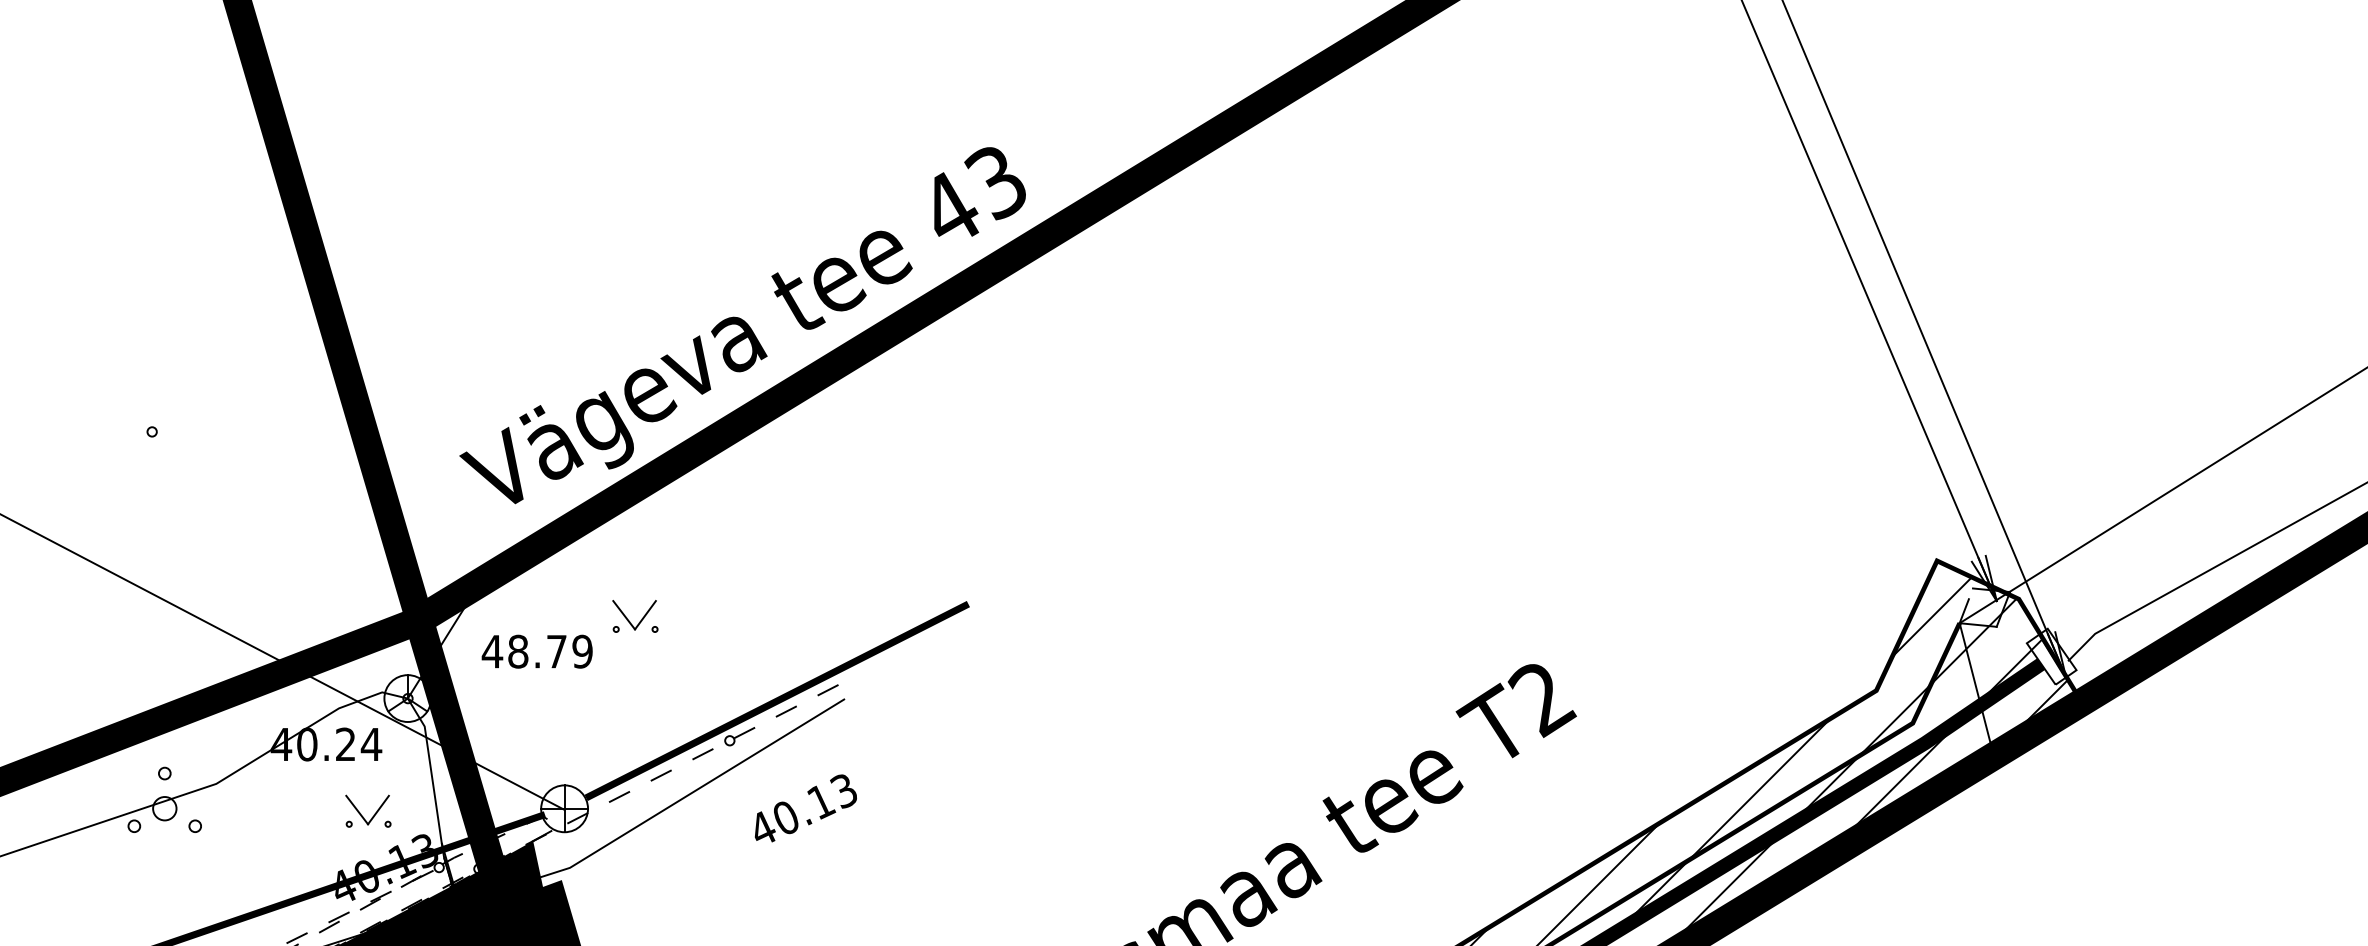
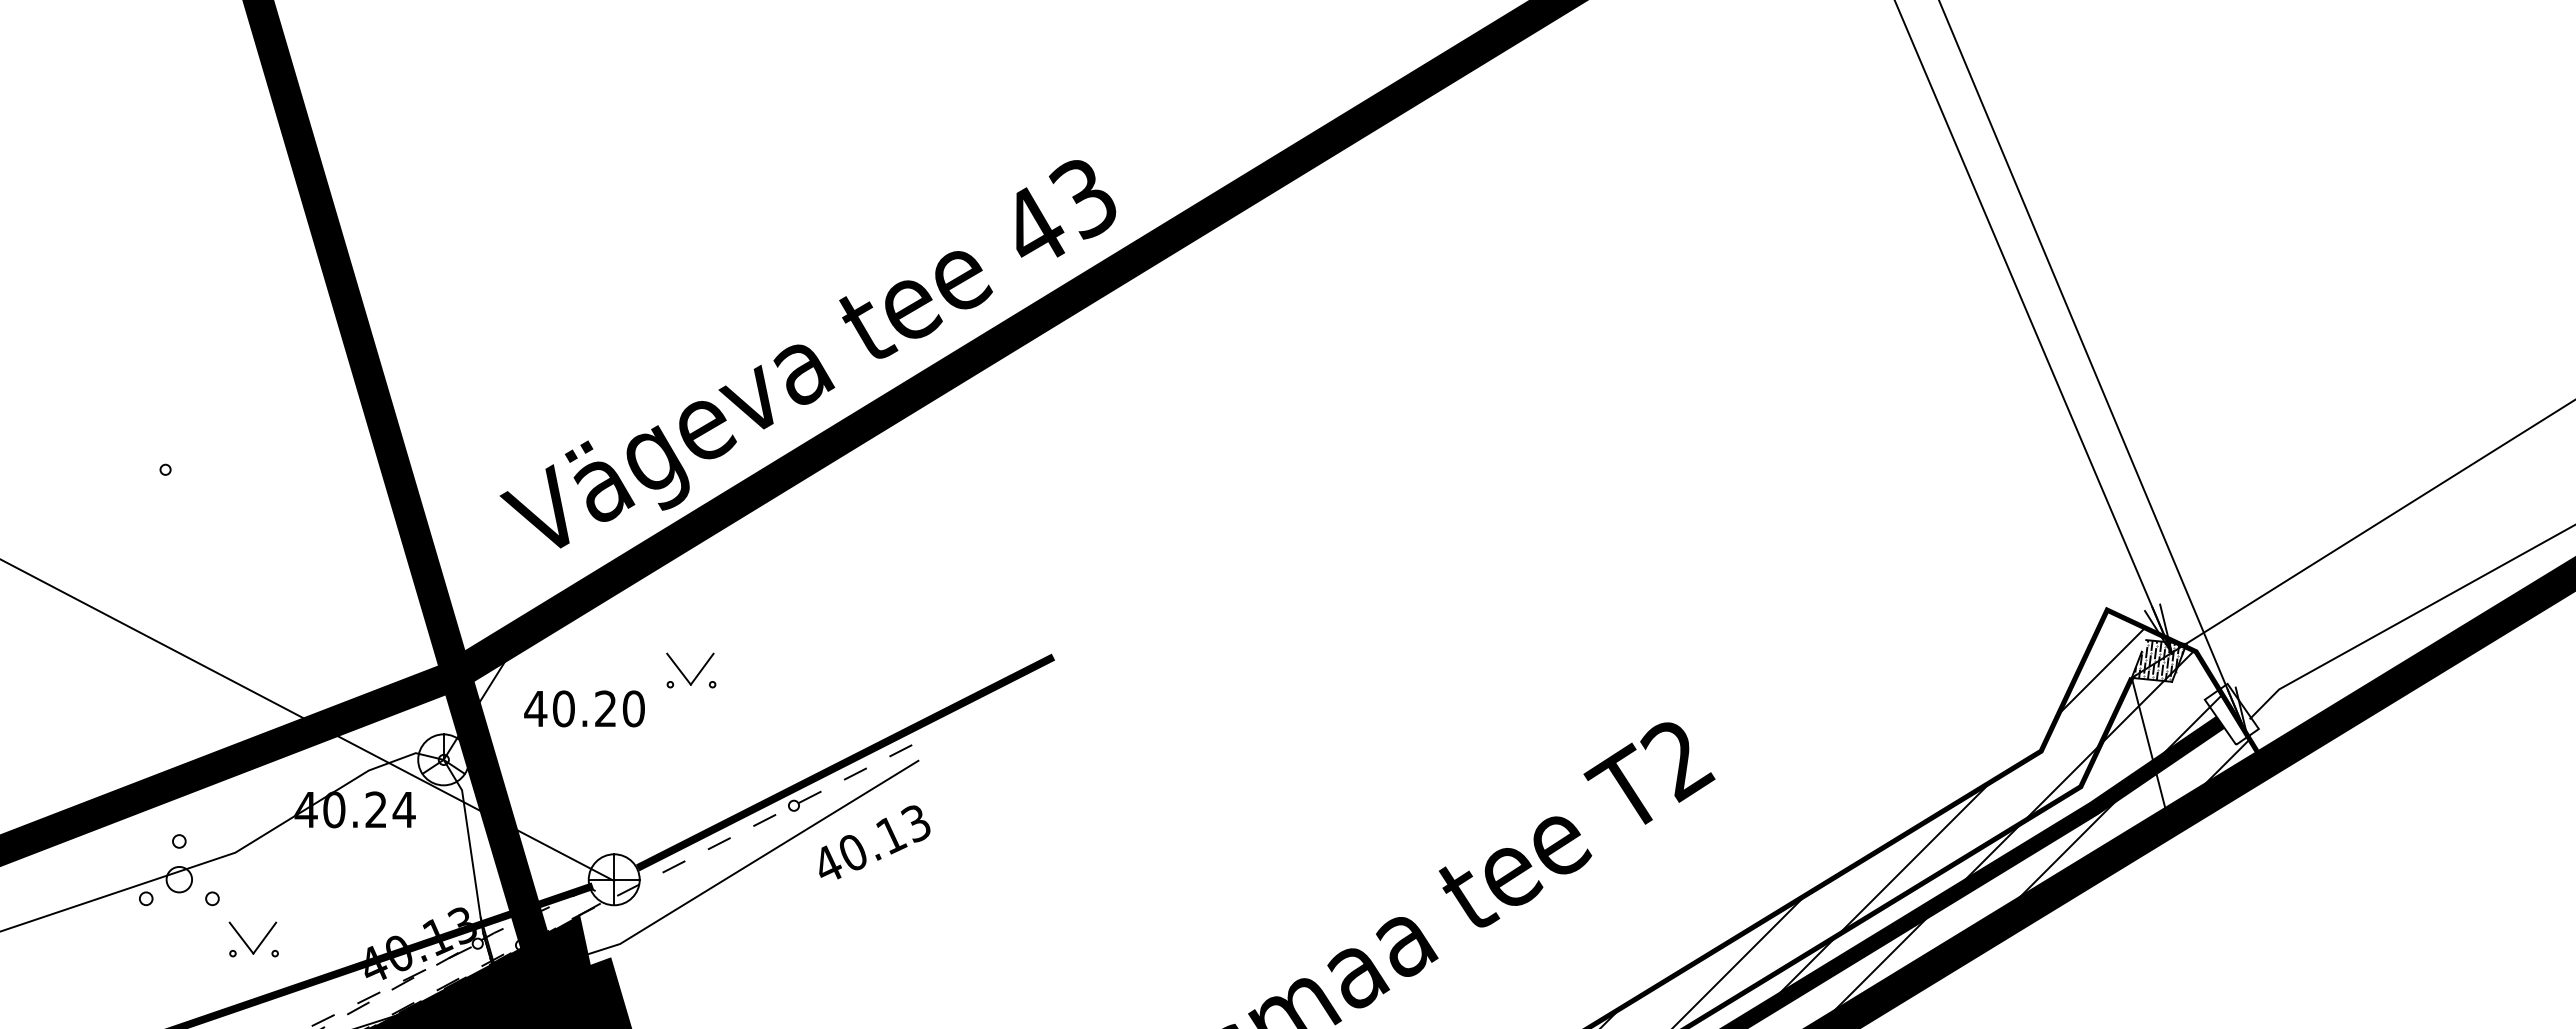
hatch: (1984, 607) -> (2158, 660), added
text: (550, 651) -> (598, 708), 48.79 -> 40.20
text: (805, 808) -> (874, 842), moved
part: (372, 815) -> (258, 944), moved

